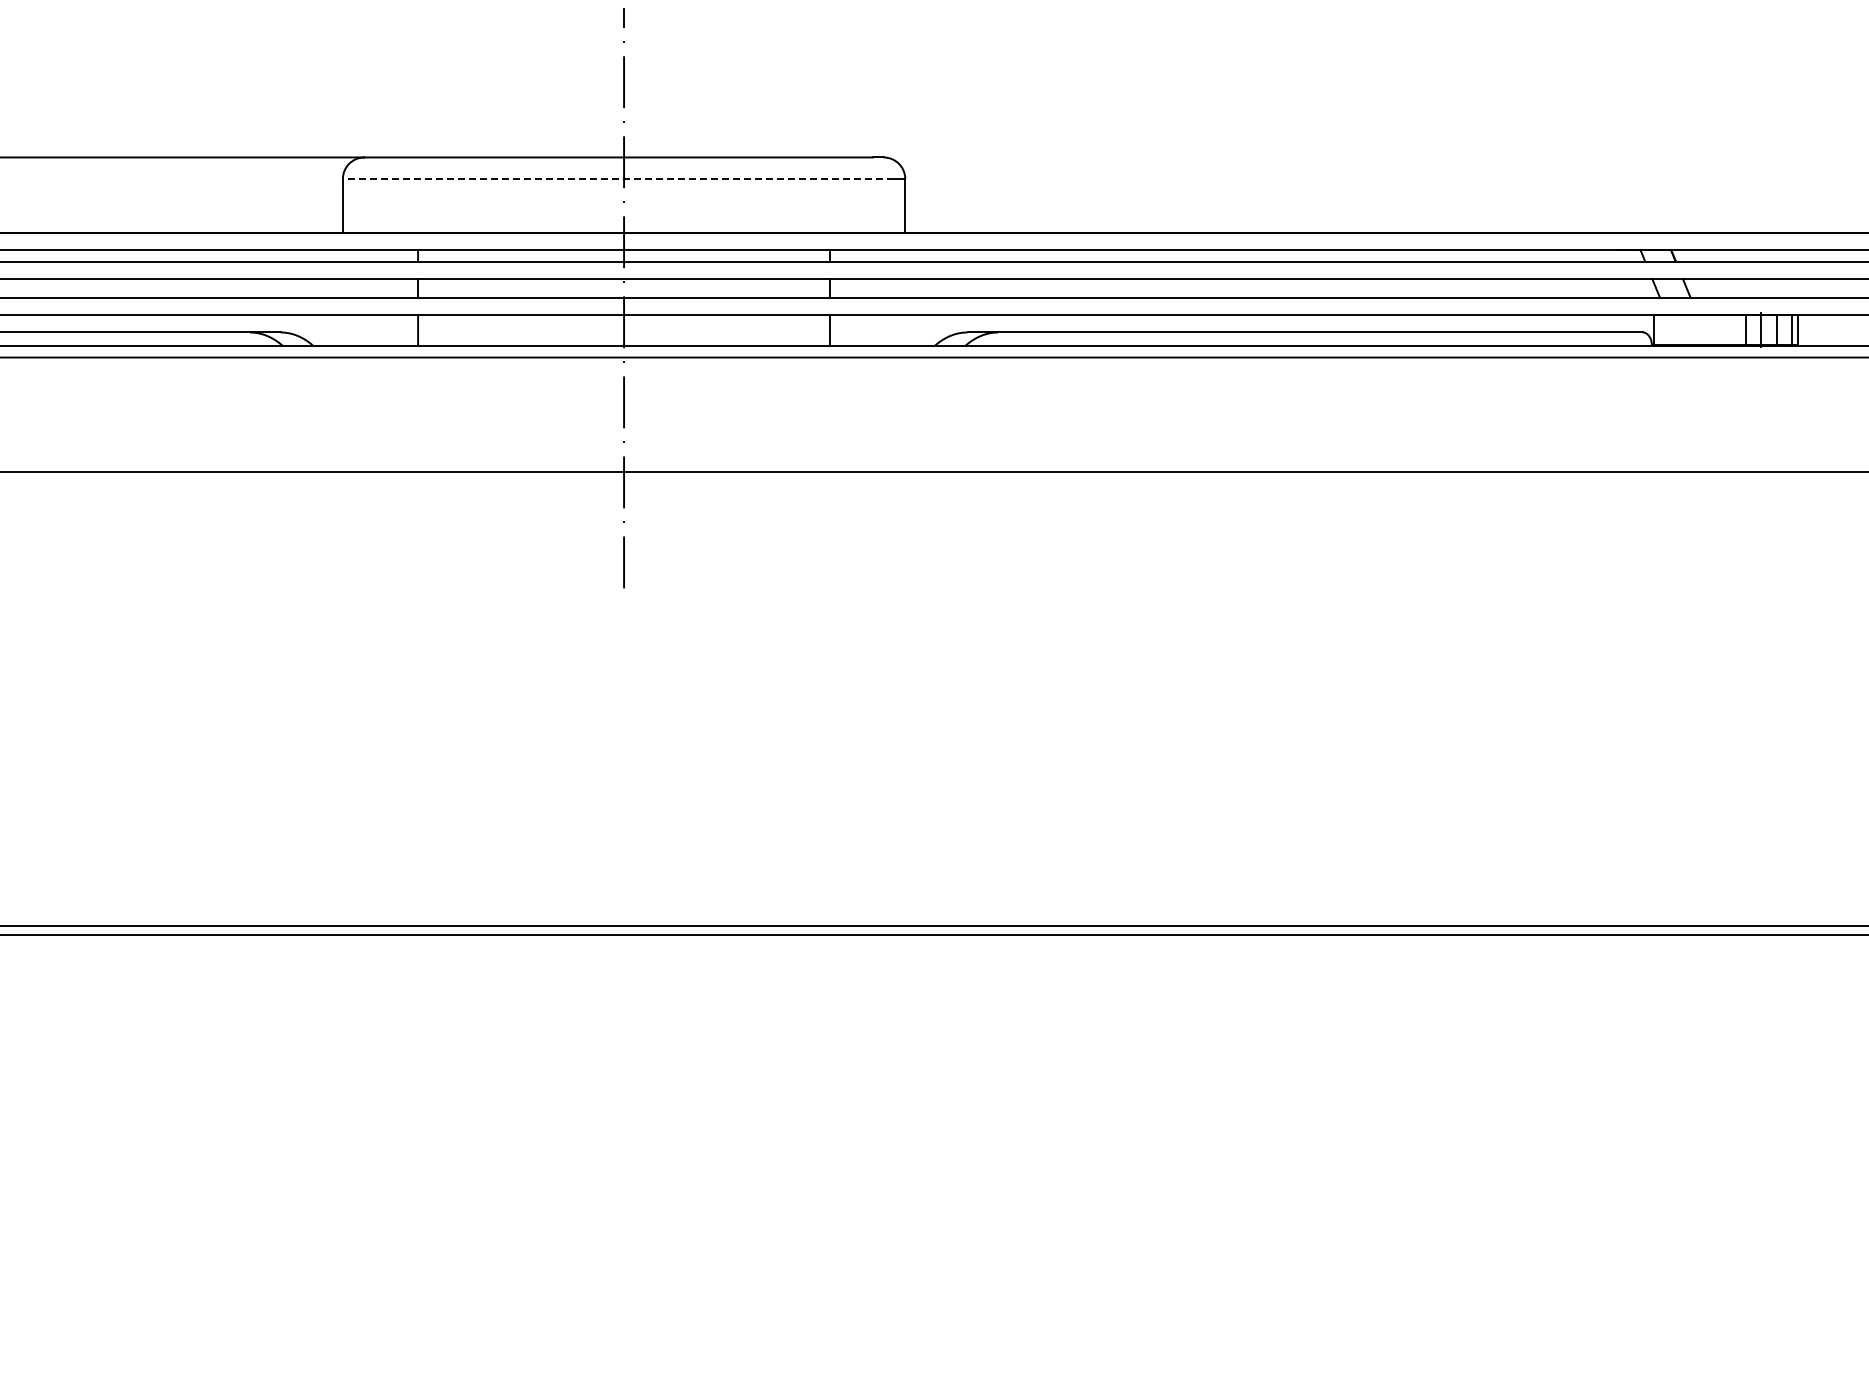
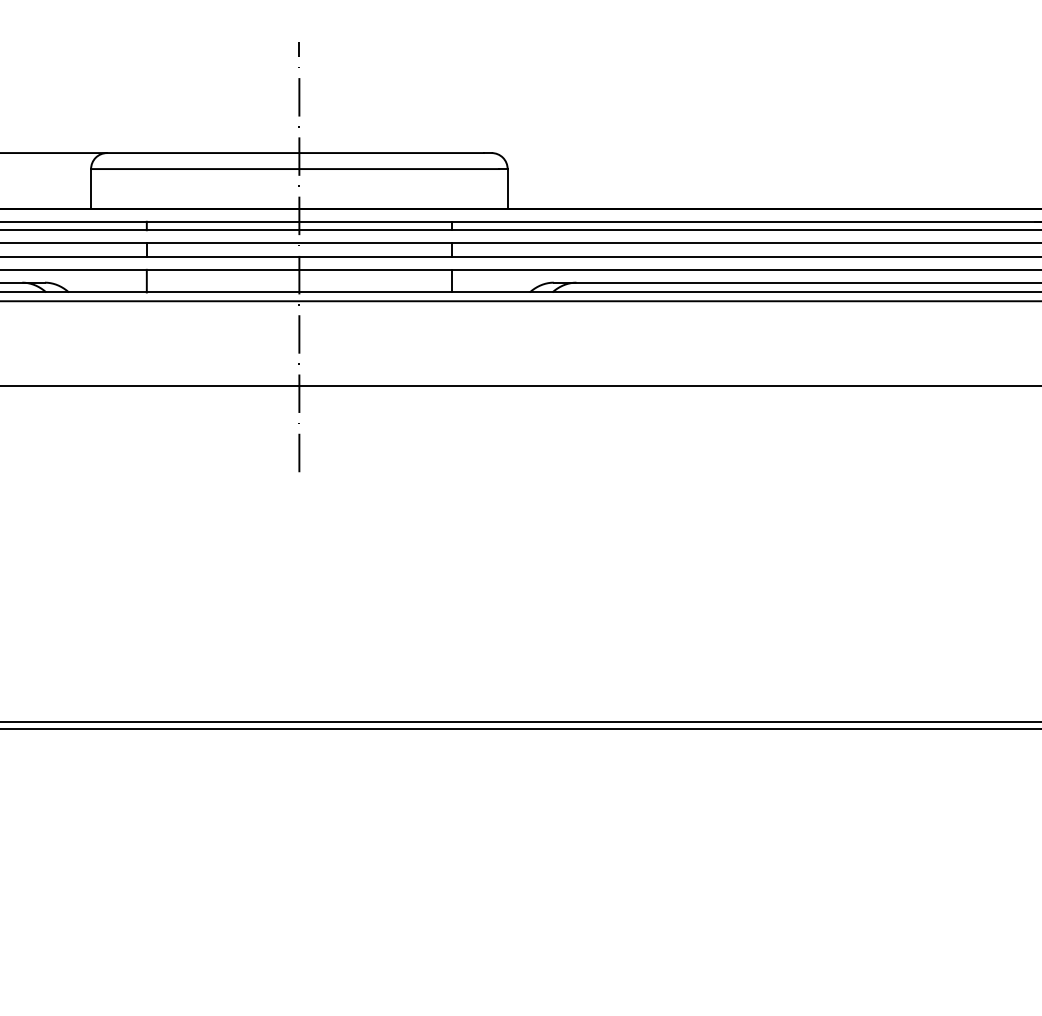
line: (618, 179) -> (295, 169), dashed -> solid

